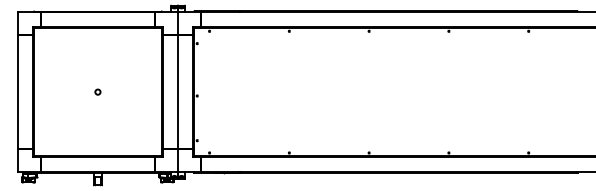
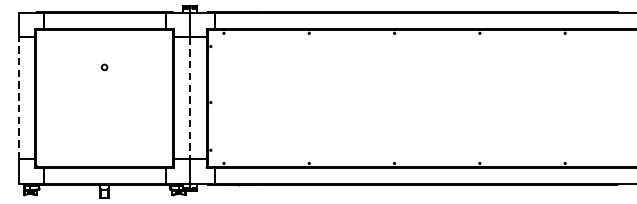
circle: (97, 91) -> (104, 66), moved
line: (17, 92) -> (18, 98), solid -> dashed
line: (178, 92) -> (190, 98), solid -> dashed

